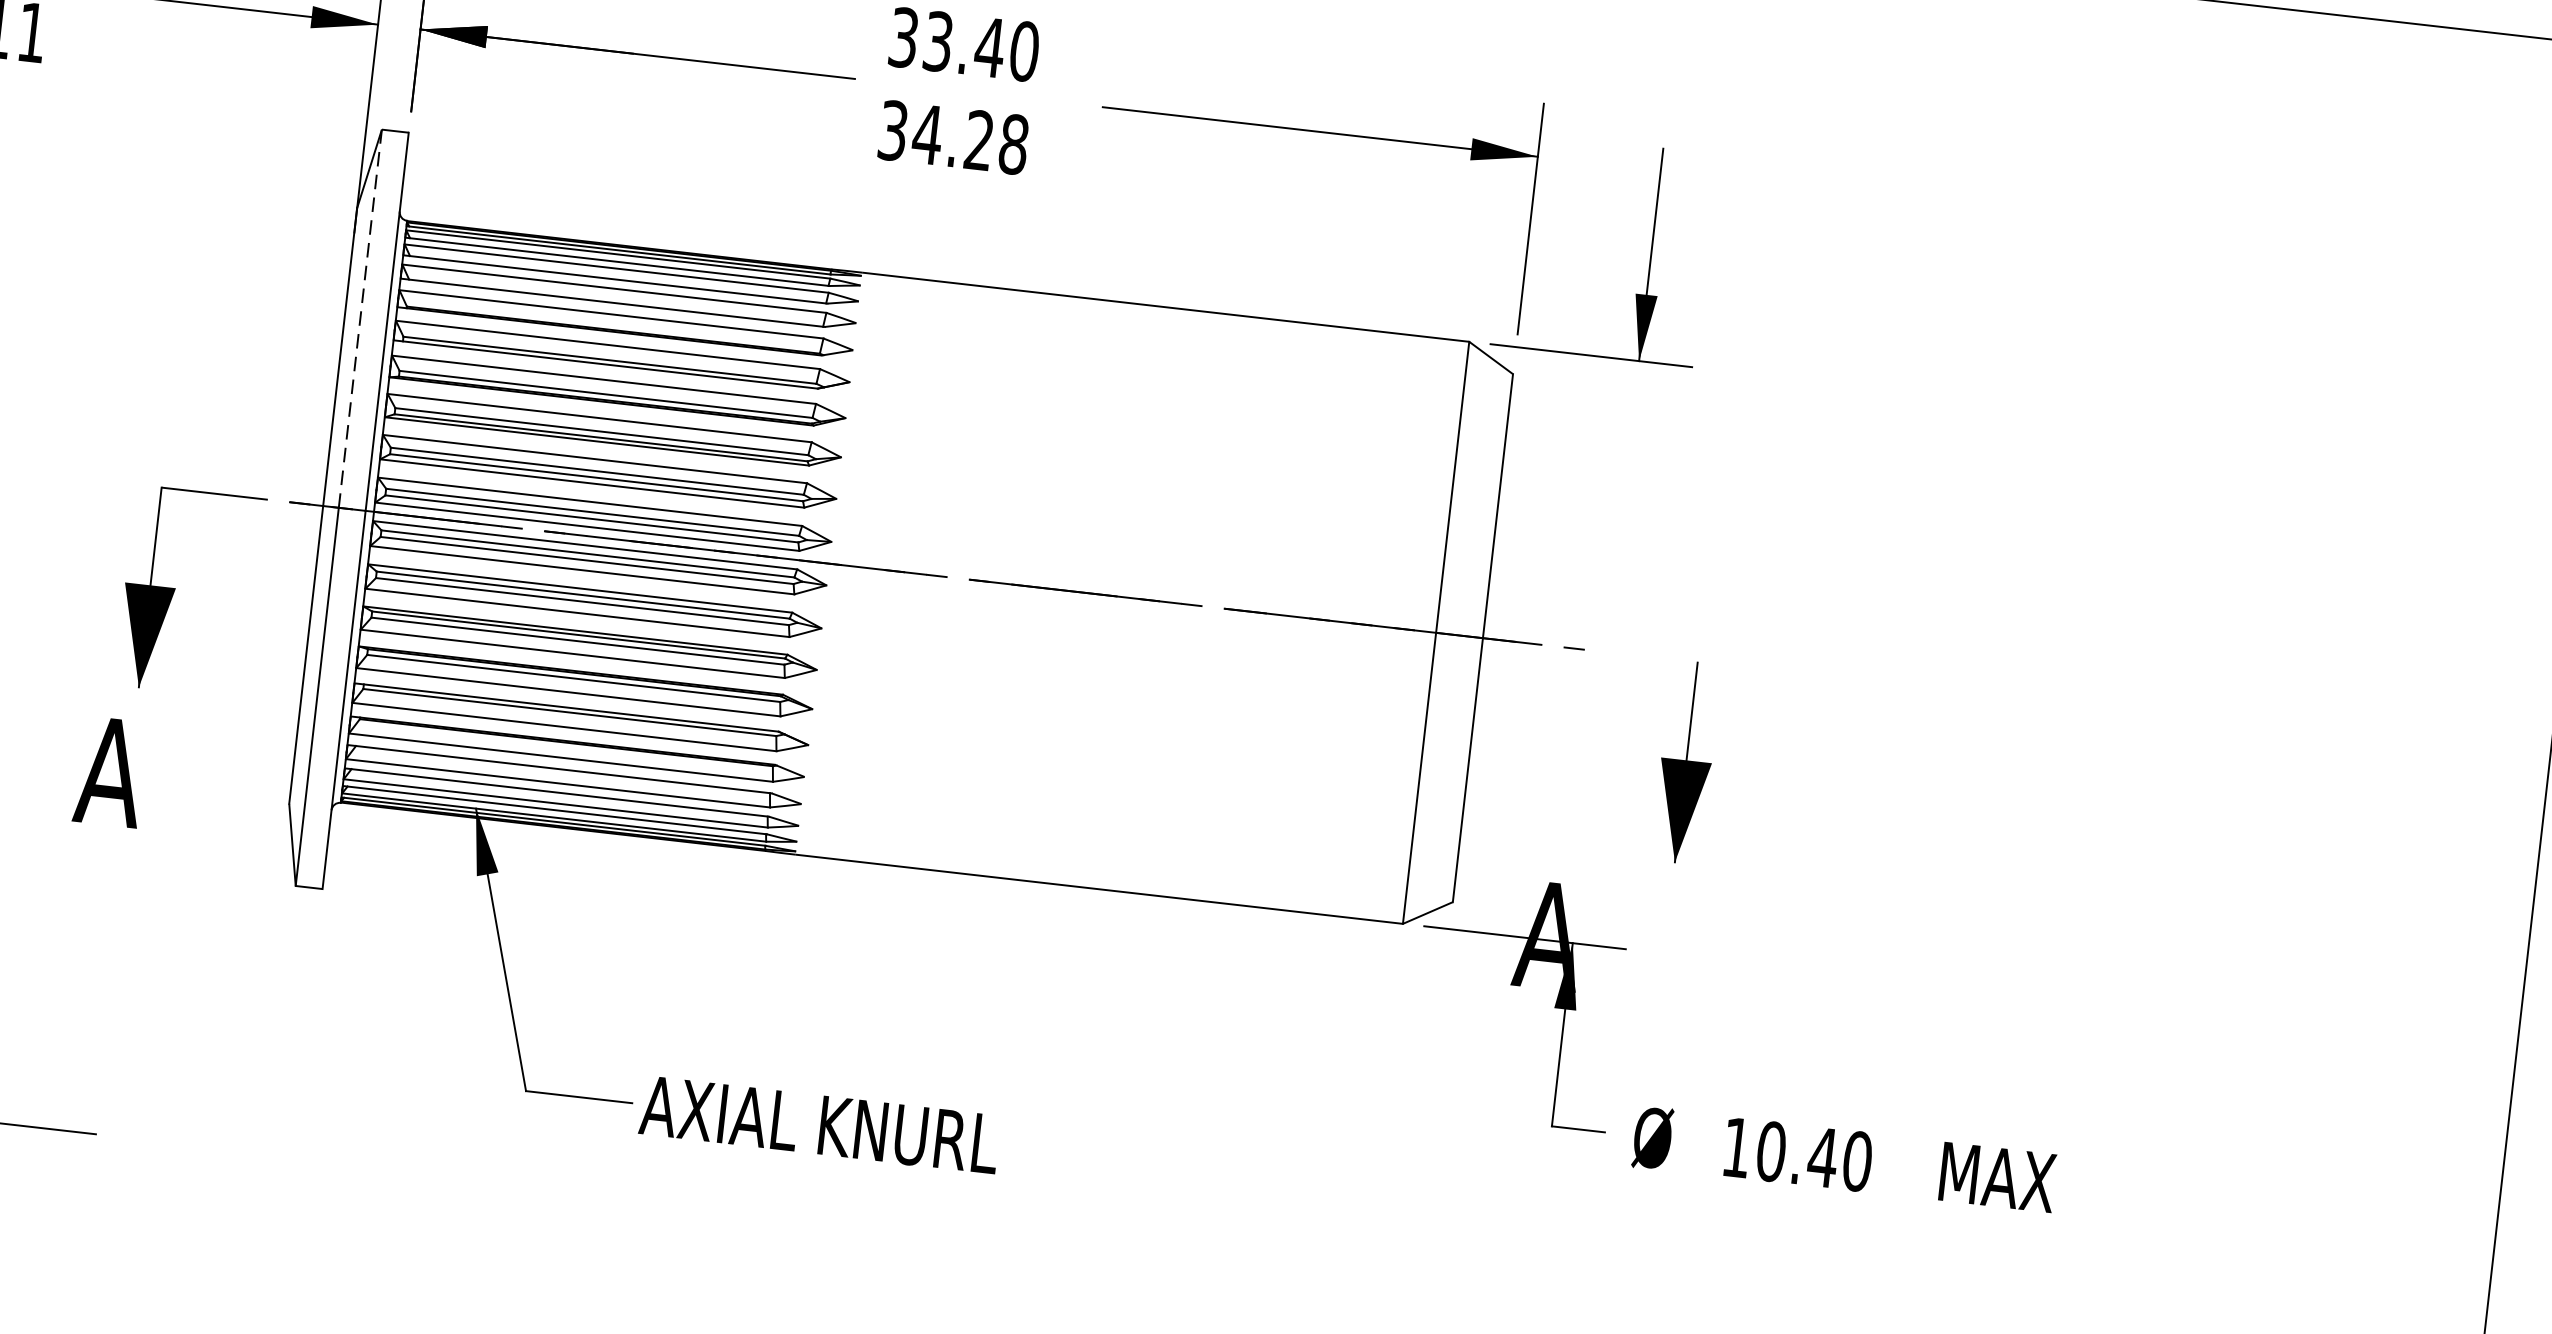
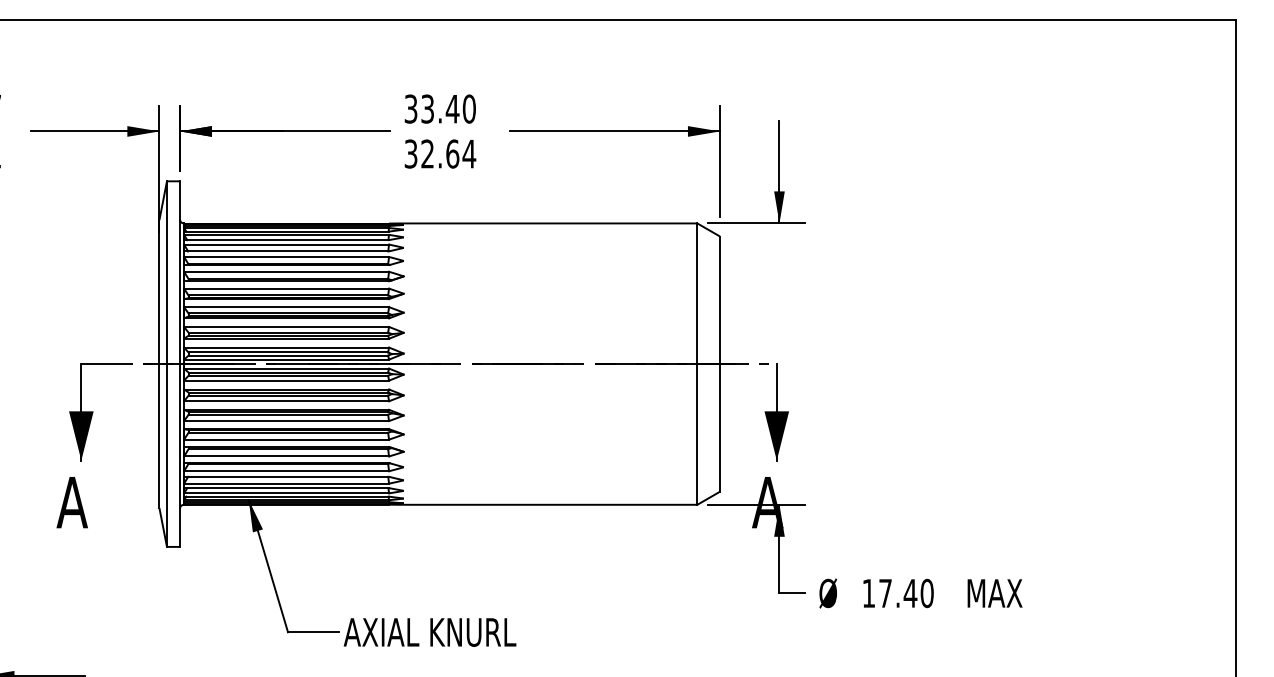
text: (970, 138) -> (448, 153), 34.28 -> 32.64
line: (359, 318) -> (166, 272), dashed -> solid
part: (1685, 762) -> (776, 412), moved
text: (1771, 1151) -> (885, 593), 10.40 -> 17.40

